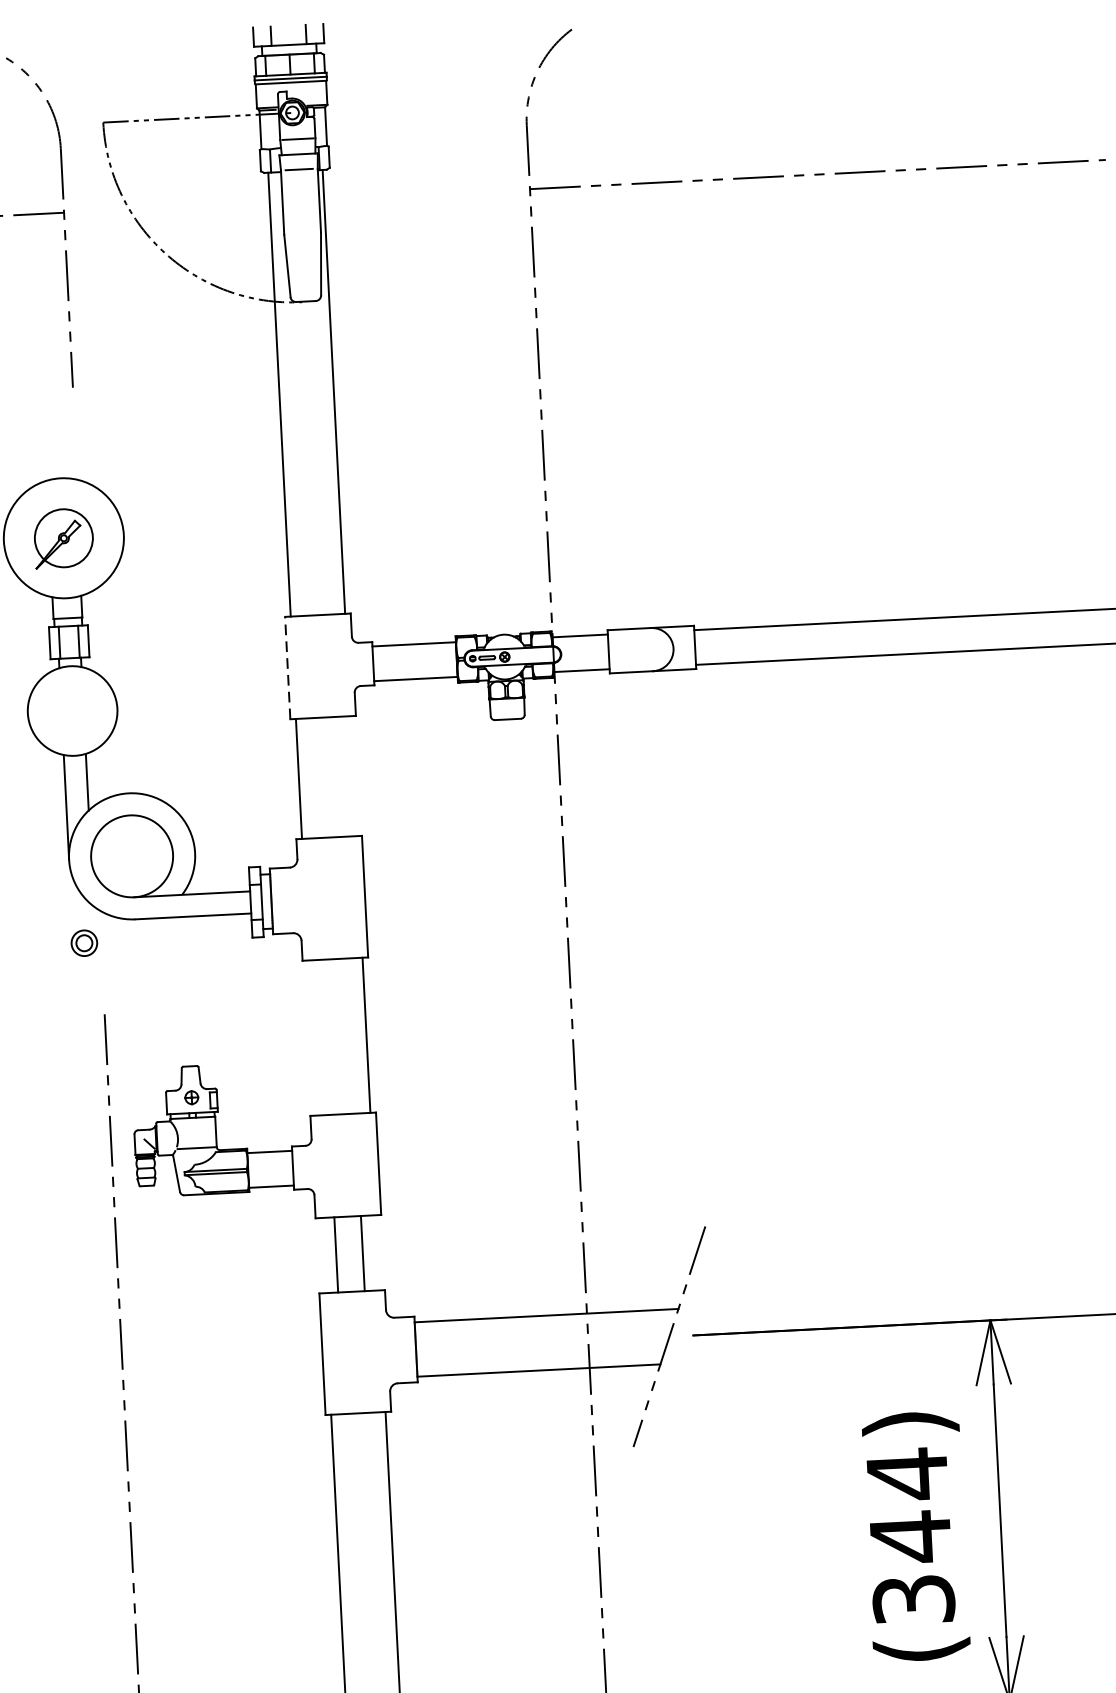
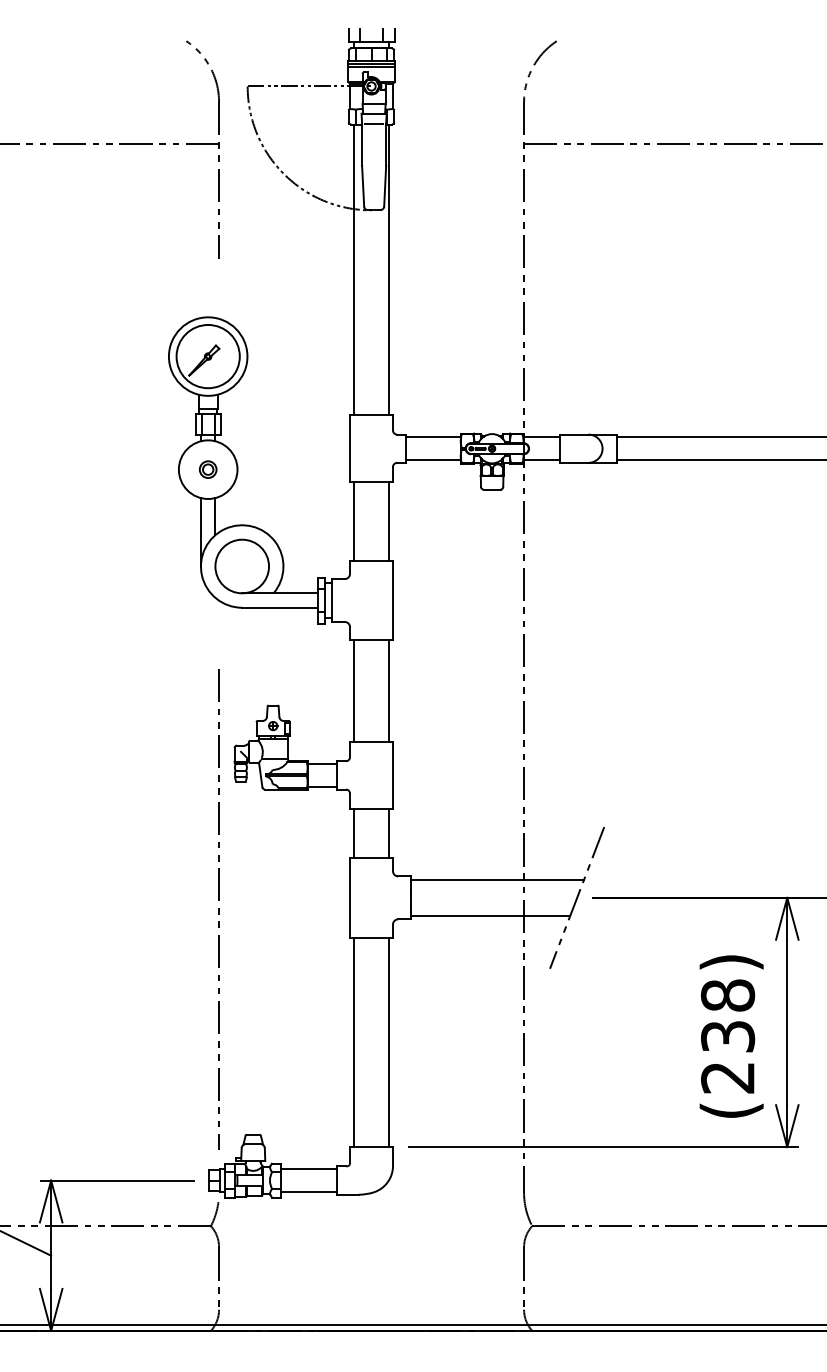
circle: (62, 538) -> (207, 356), size x1.67
line: (288, 667) -> (350, 448), dashed -> solid
line: (353, 776) -> (389, 521), added
part: (83, 943) -> (207, 469), moved
line: (311, 1037) -> (353, 690), added
line: (362, 1253) -> (353, 833), moved
line: (336, 1254) -> (389, 833), moved
text: (911, 1535) -> (728, 1035), (344) -> (238)

